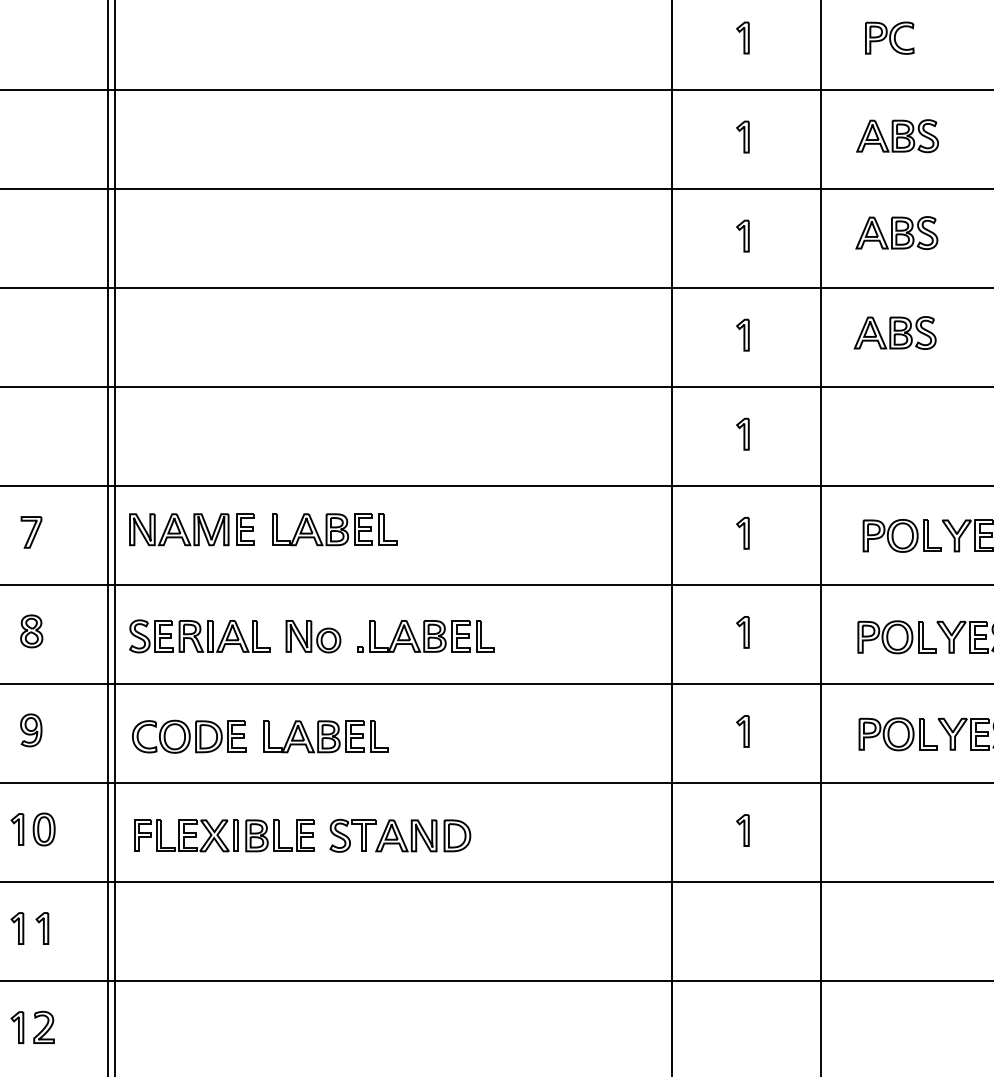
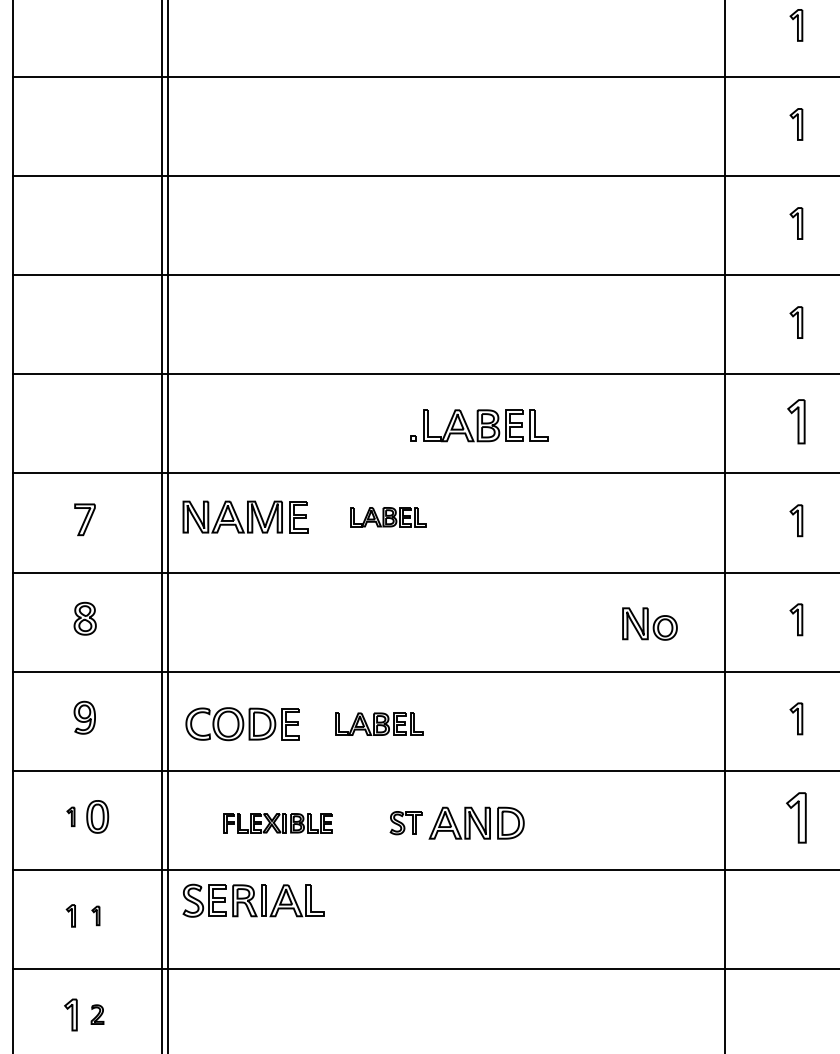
part: (742, 433) -> (796, 420), size x1.4
part: (334, 529) -> (388, 516), size x0.6
part: (199, 636) -> (253, 900), moved
part: (313, 636) -> (650, 623), moved
part: (425, 636) -> (479, 425), moved
part: (325, 736) -> (379, 723), size x0.7
part: (17, 829) -> (71, 816), size x0.6
part: (742, 830) -> (796, 817), size x1.6
part: (224, 835) -> (278, 822), size x0.6
part: (352, 835) -> (406, 822), size x0.7
part: (17, 928) -> (71, 915), size x0.7
part: (42, 928) -> (96, 915), size x0.6
part: (43, 1026) -> (97, 1013), size x0.6

